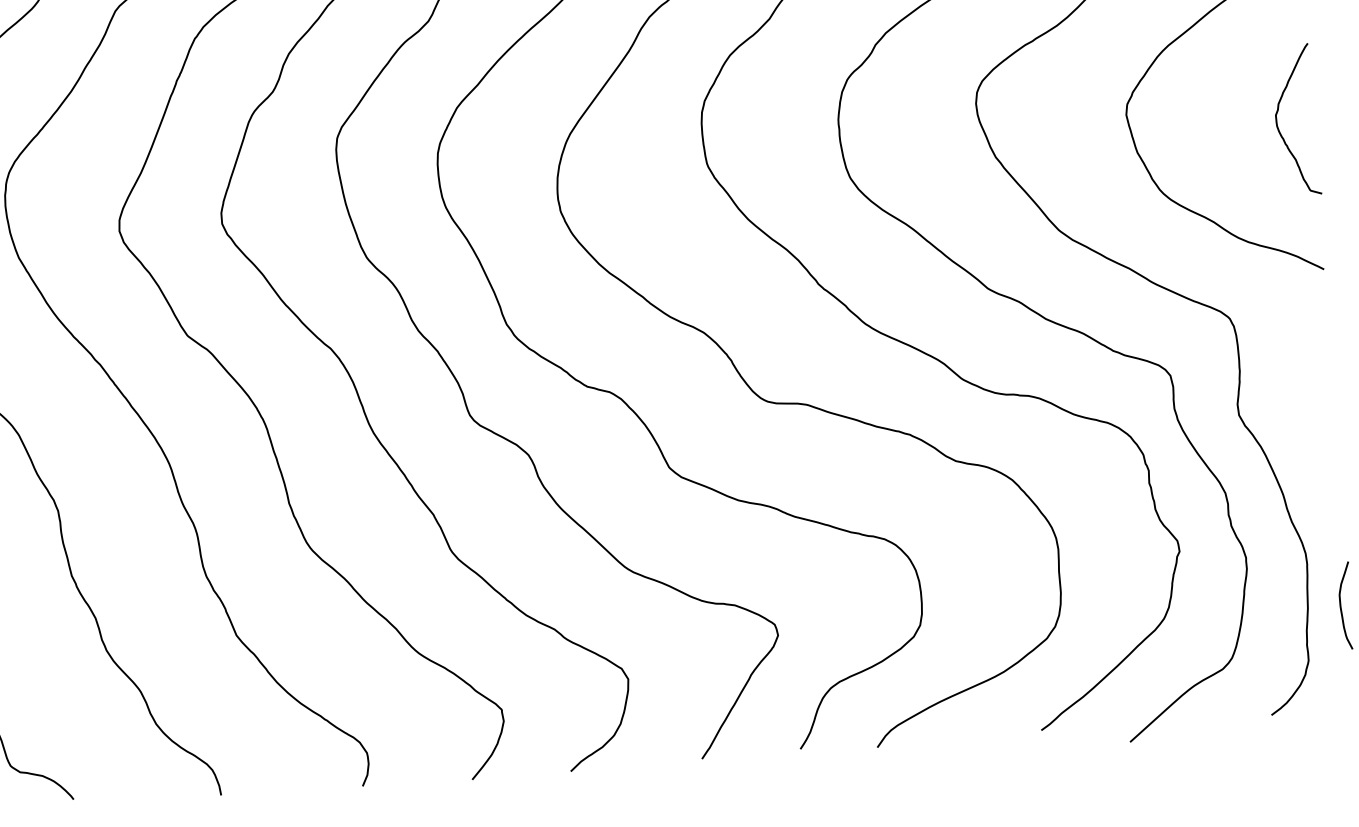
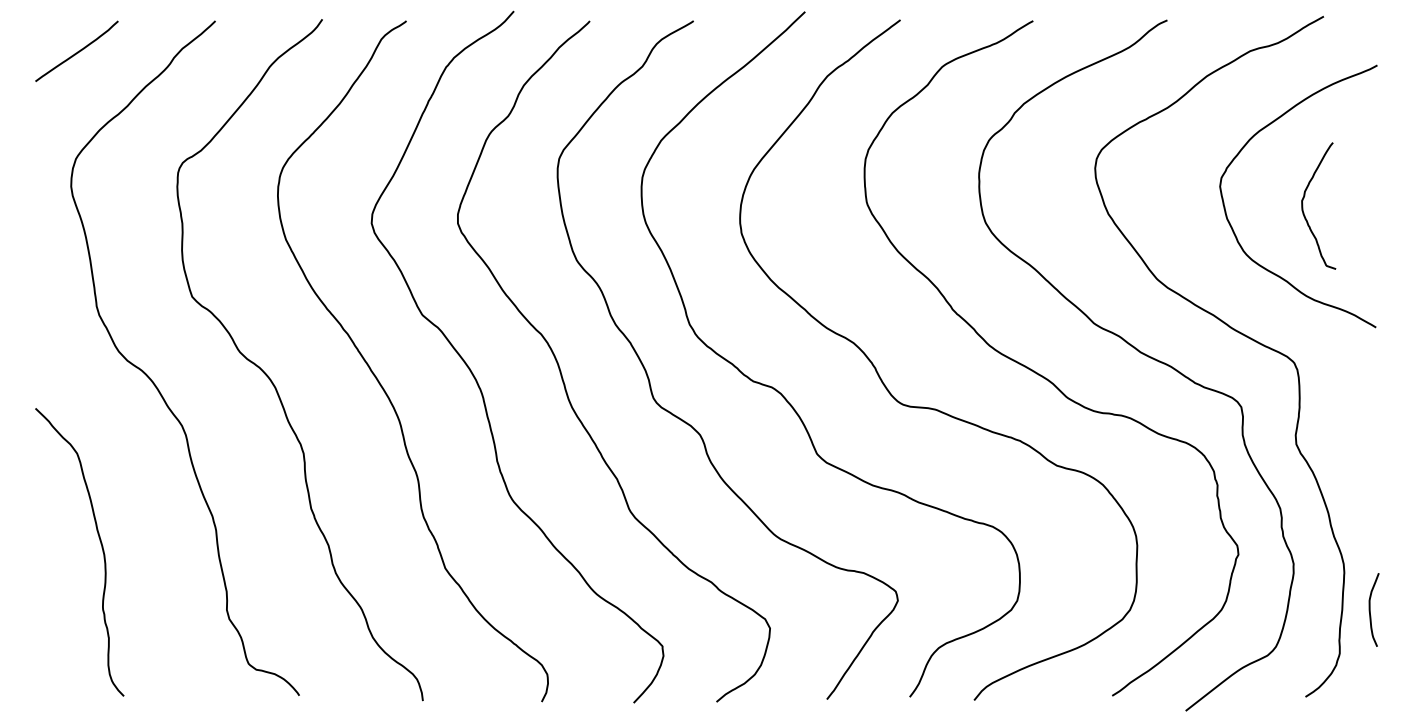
curve: (1277, 120) -> (1303, 205), moved

